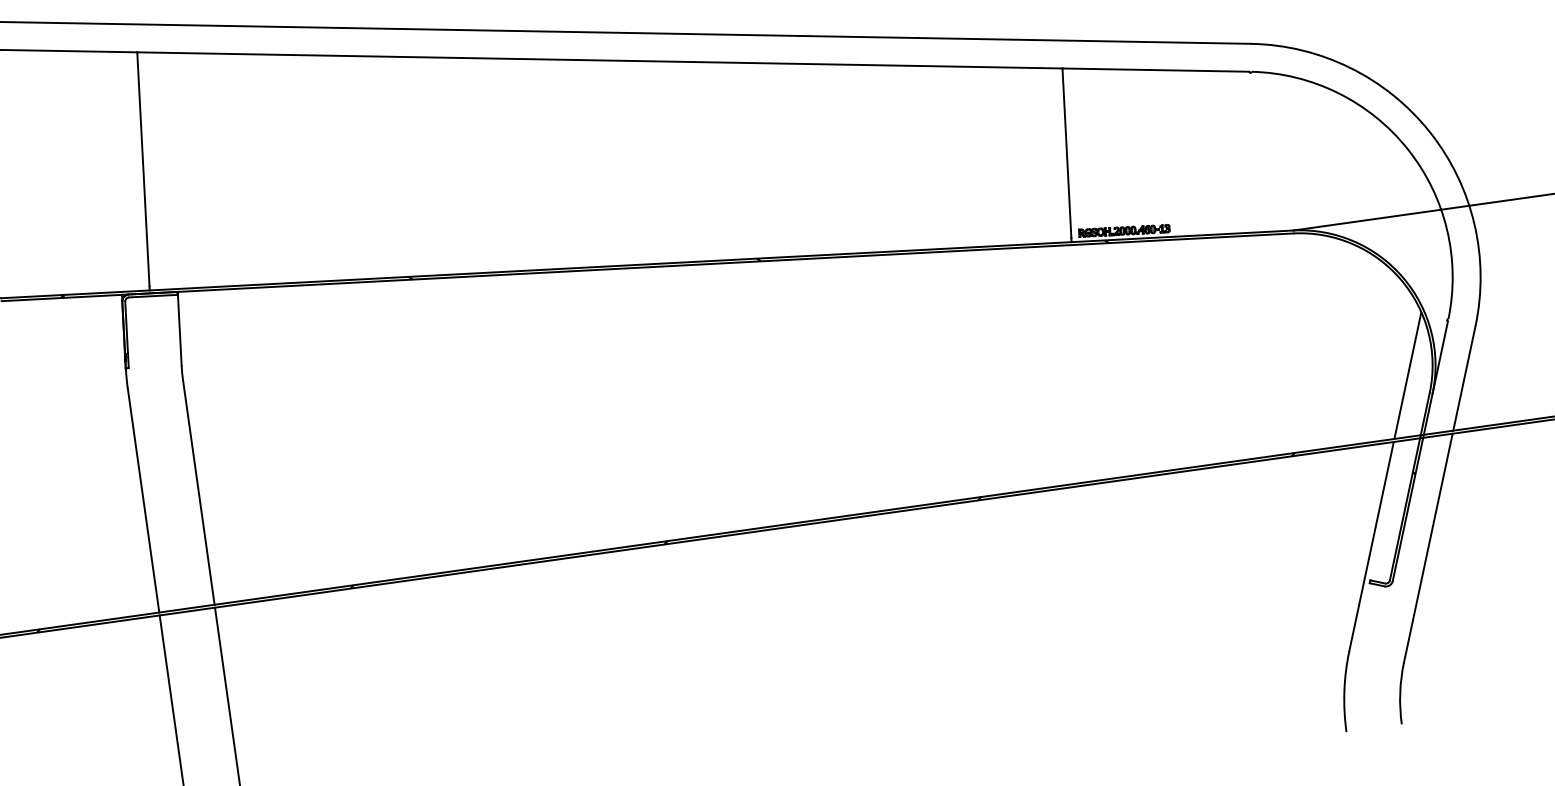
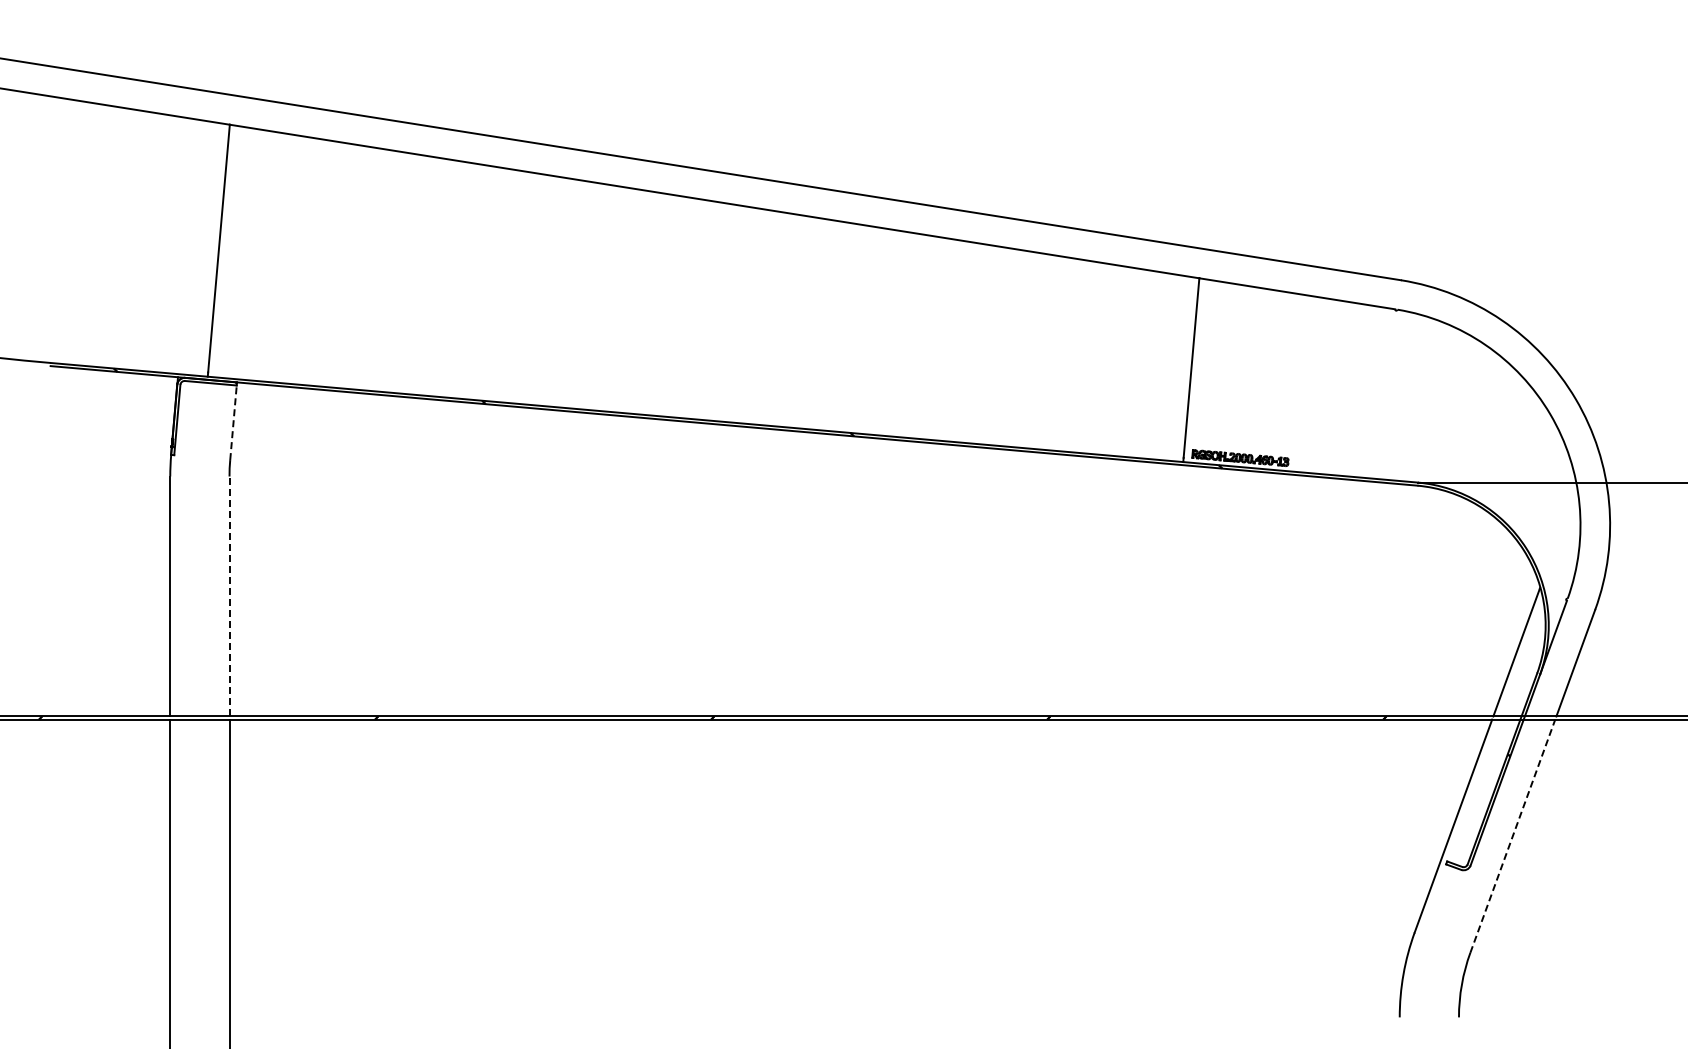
line: (179, 328) -> (233, 421), solid -> dashed
line: (198, 492) -> (229, 596), solid -> dashed
line: (1427, 547) -> (1512, 835), solid -> dashed

